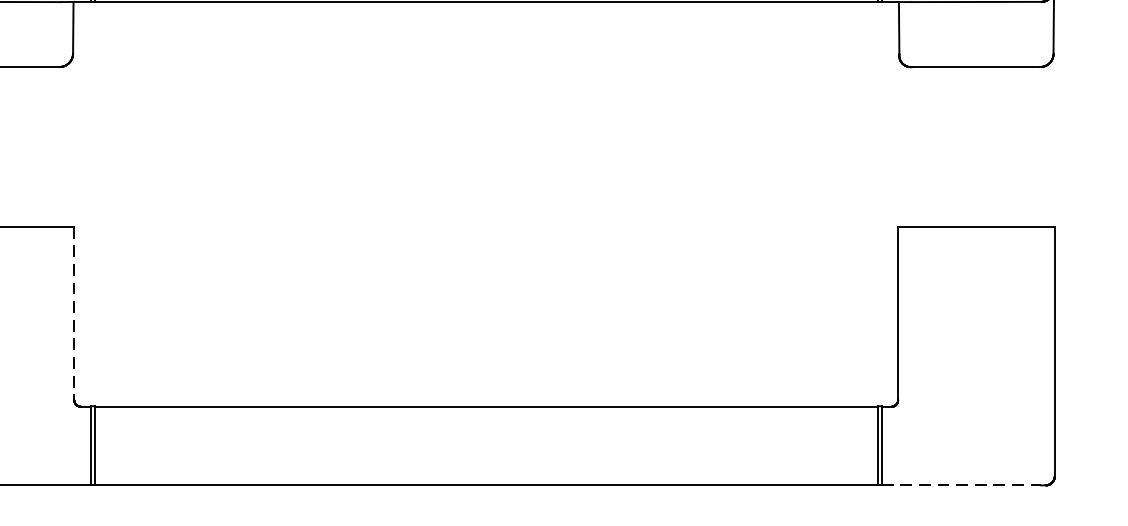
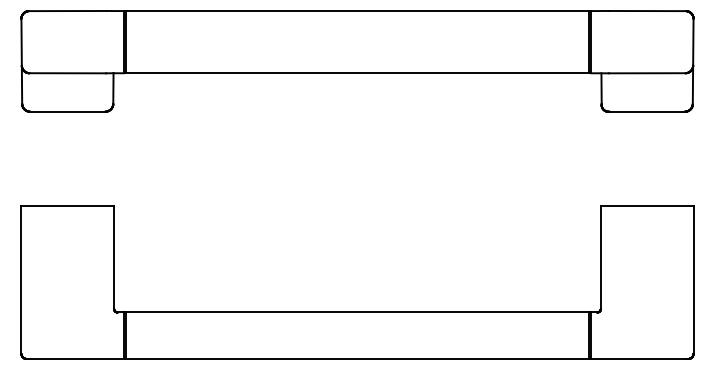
line: (75, 313) -> (114, 257), dashed -> solid
line: (961, 486) -> (638, 359), dashed -> solid

